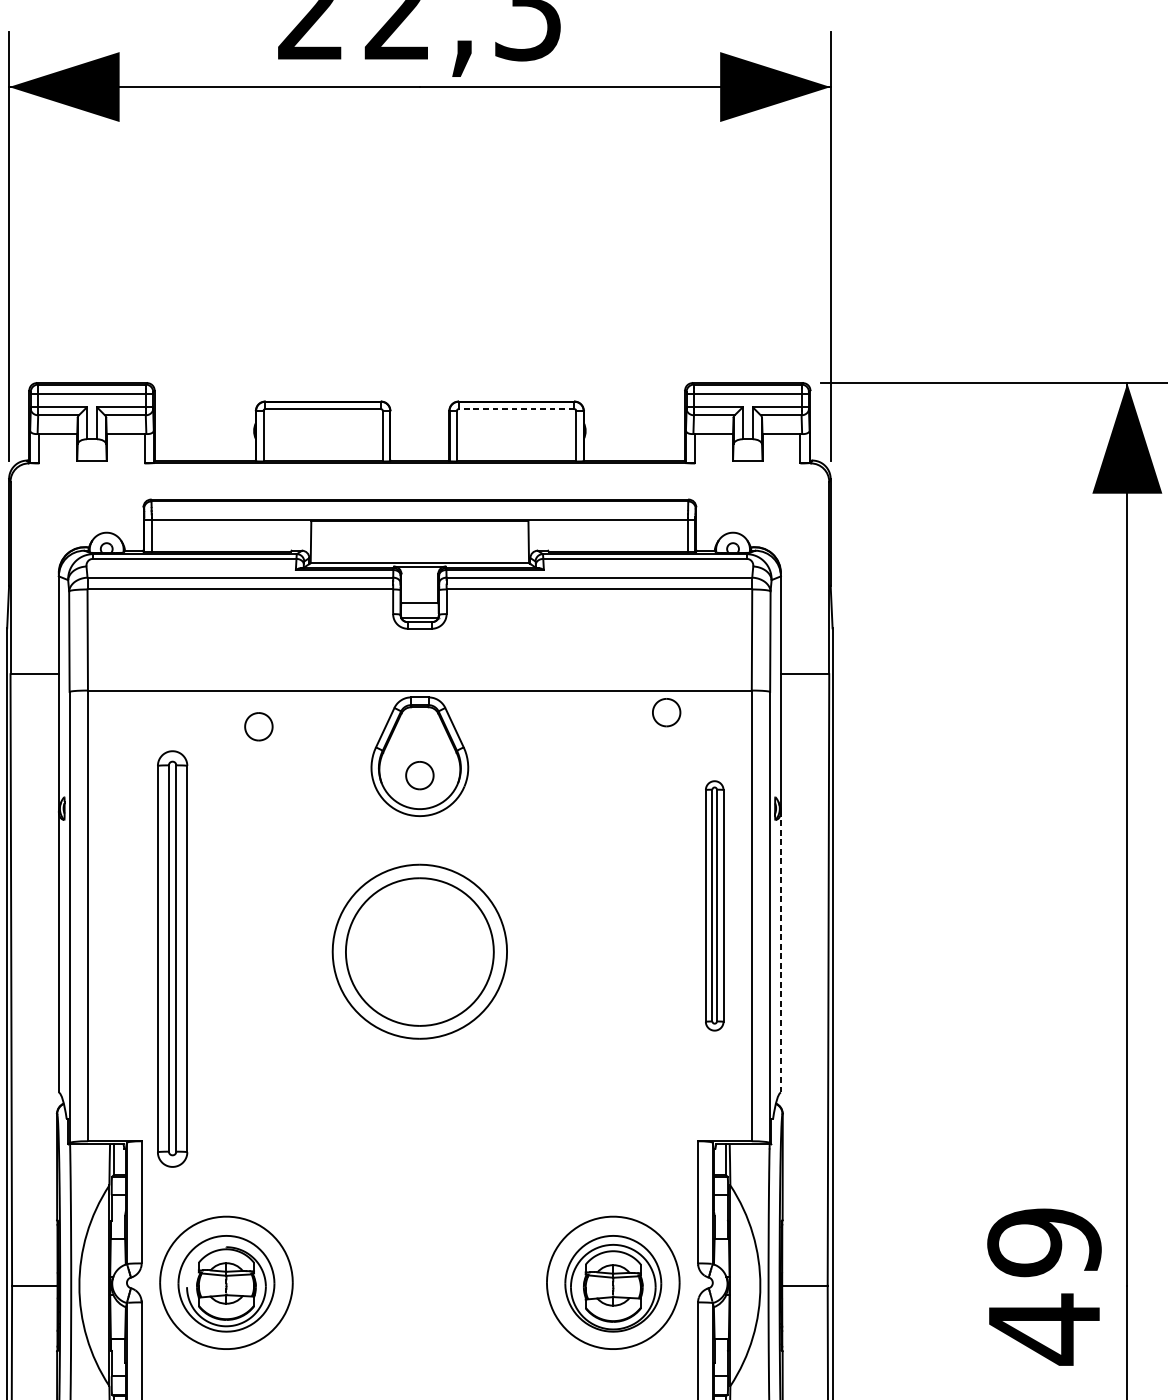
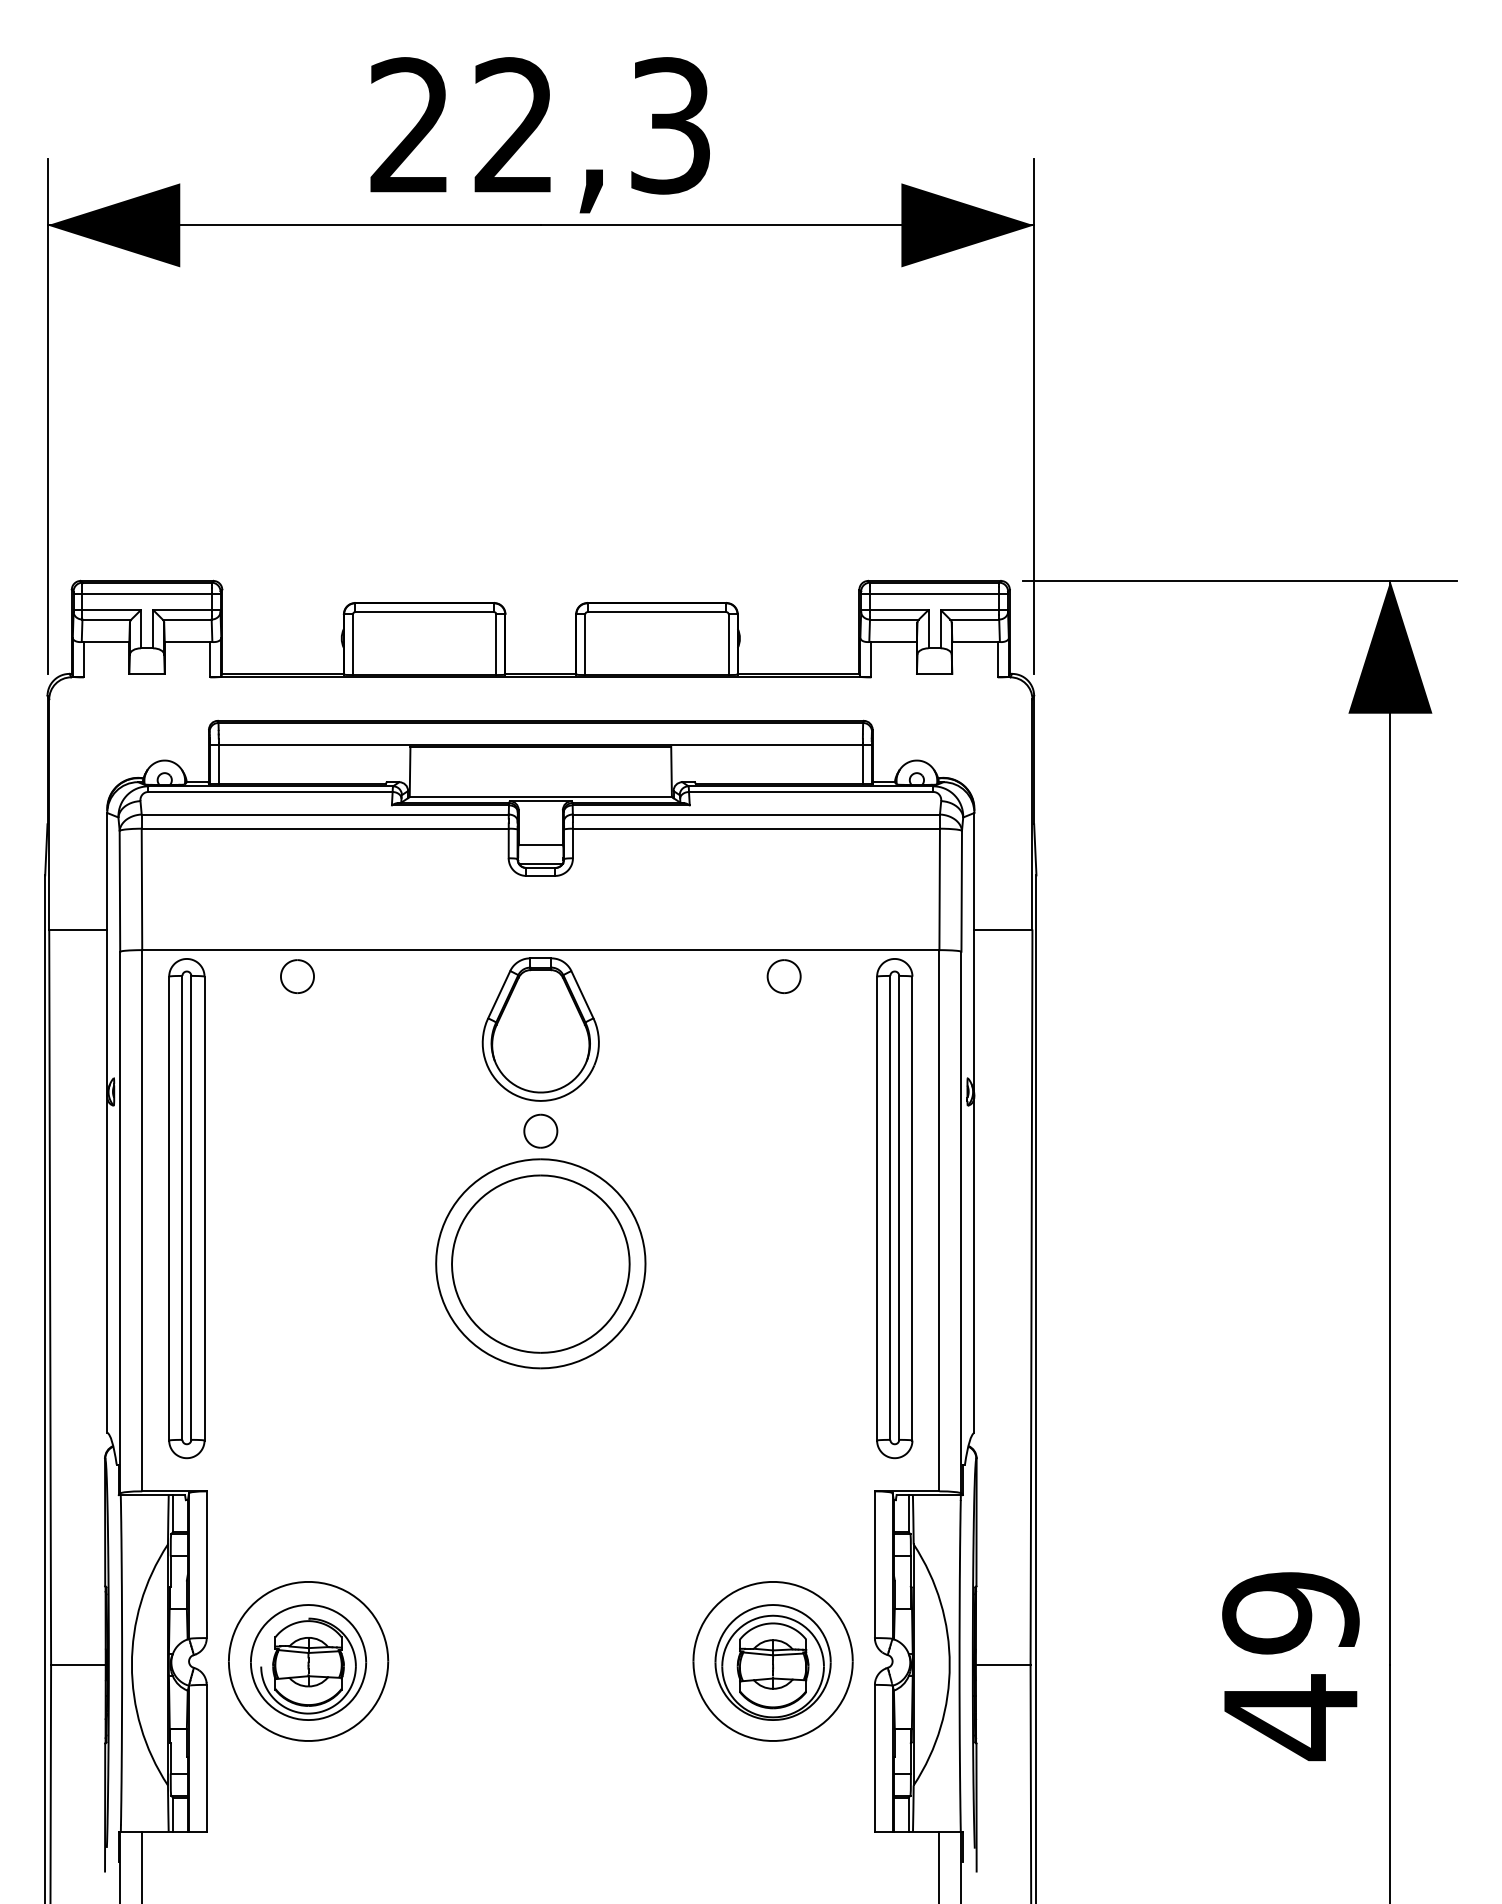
line: (516, 409) -> (656, 612), dashed -> solid
part: (666, 712) -> (783, 976), moved
part: (258, 726) -> (297, 976), moved
part: (419, 774) -> (540, 1130), moved
part: (714, 905) -> (894, 1208), size x1.67
line: (781, 951) -> (974, 1263), dashed -> solid
part: (172, 959) -> (186, 1208), moved

